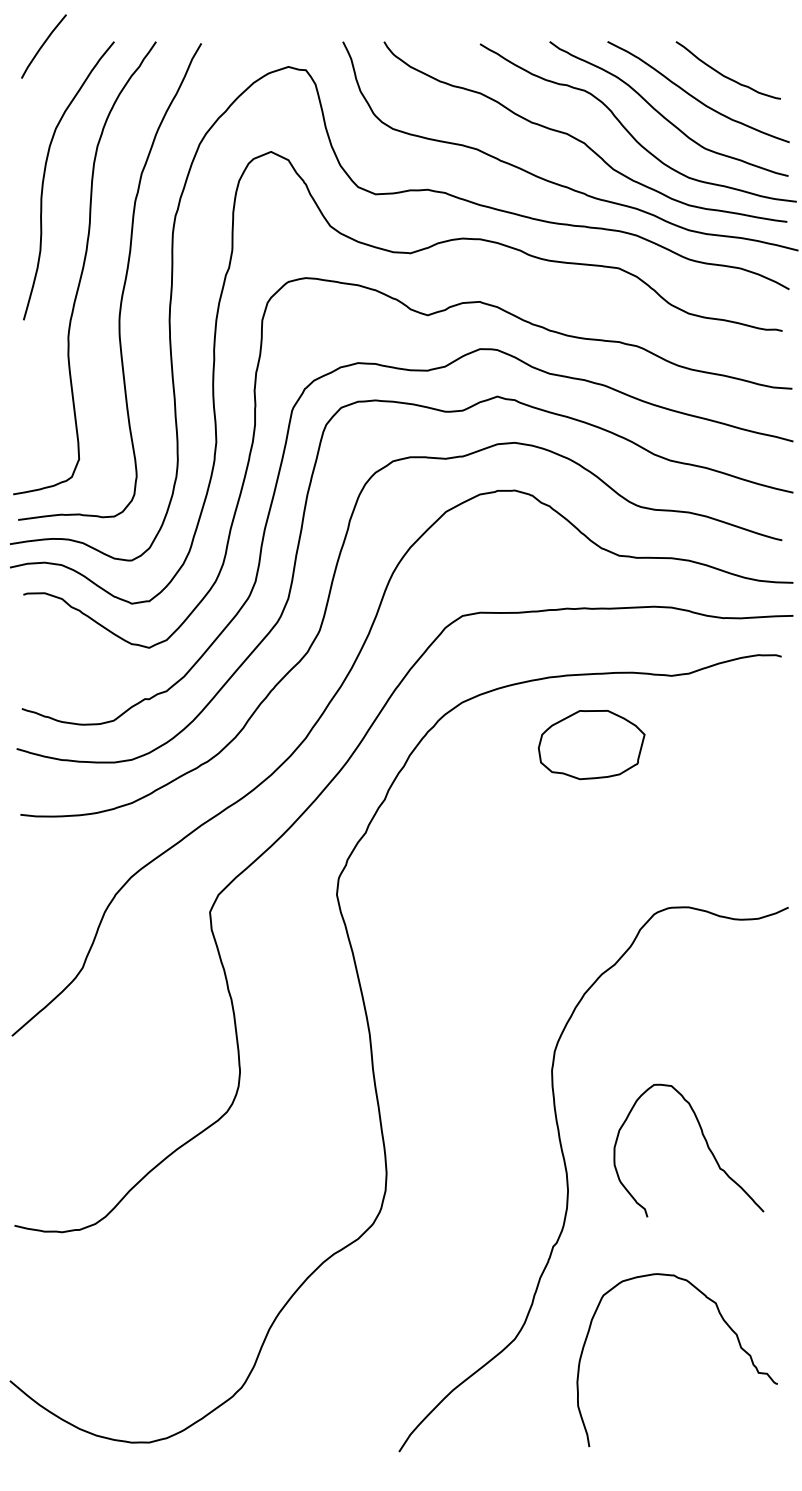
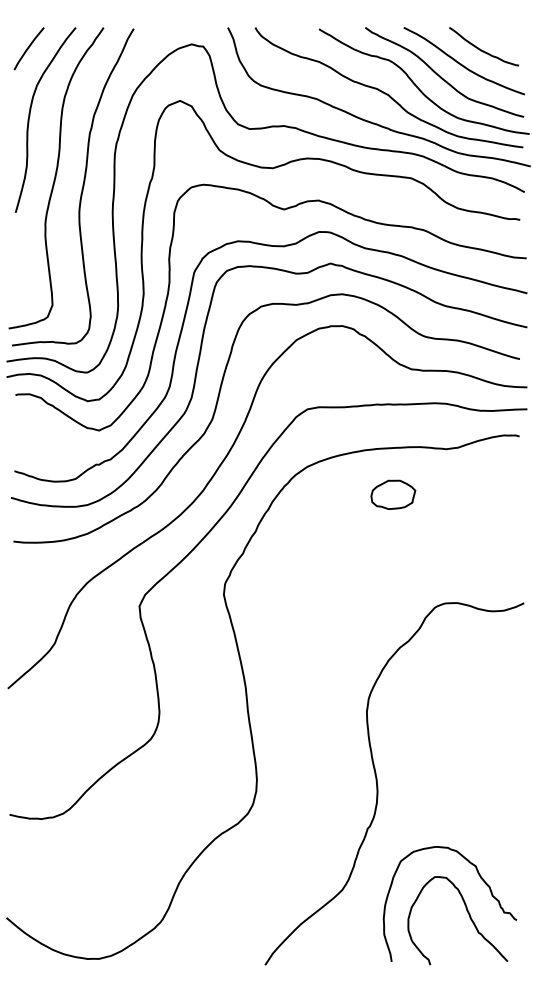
line: (43, 46) -> (28, 48), moved
part: (592, 743) -> (393, 494), size x0.62
curve: (704, 1142) -> (468, 915), moved

